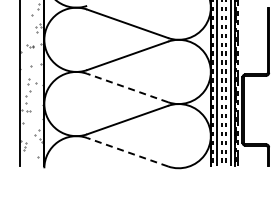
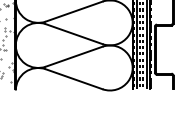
line: (127, 88) -> (74, 34), dashed -> solid
line: (127, 152) -> (74, 79), dashed -> solid

